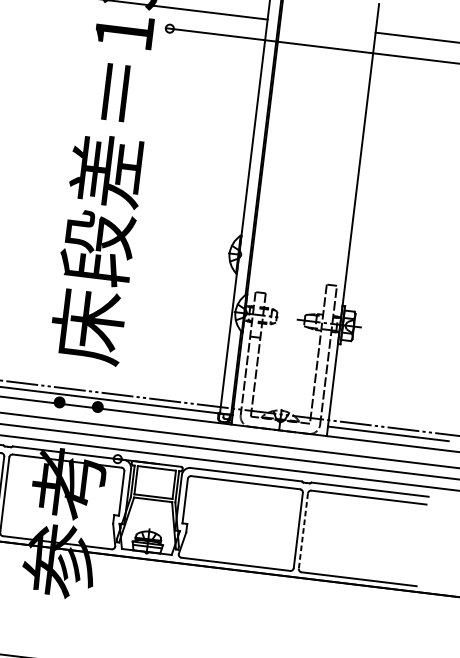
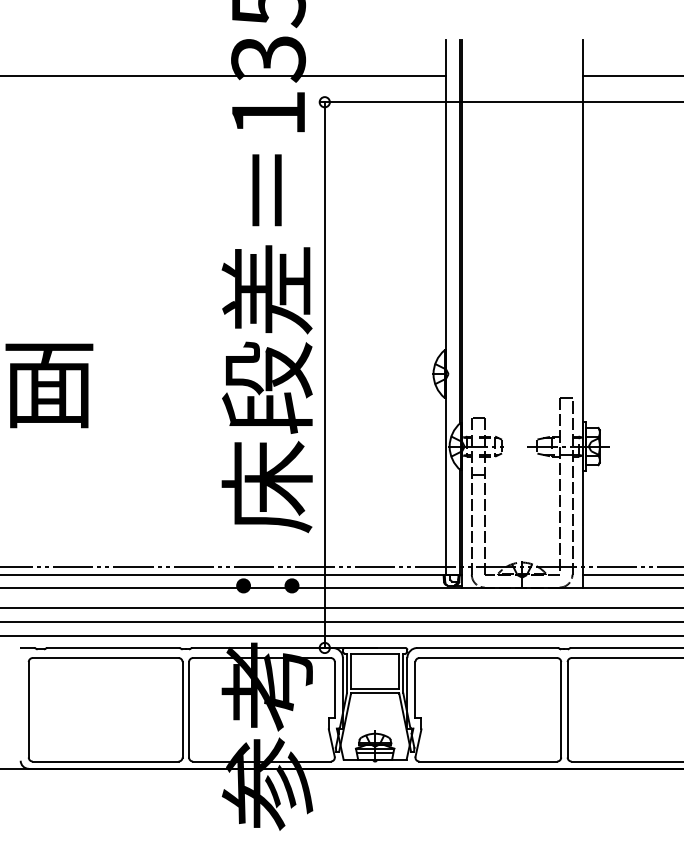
line: (143, 243) -> (324, 374), added
line: (303, 530) -> (567, 709), dashed -> solid

